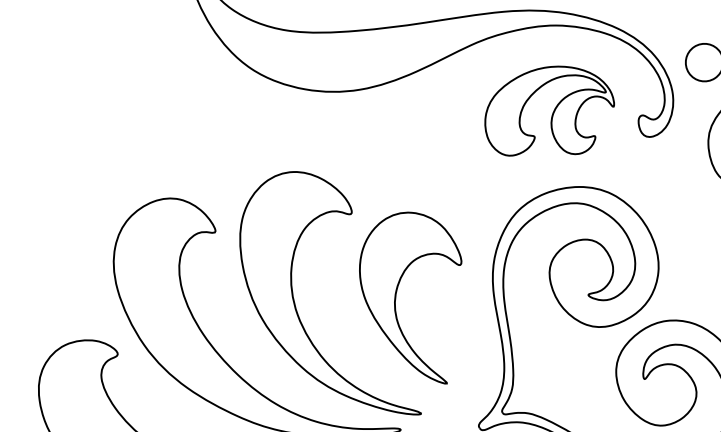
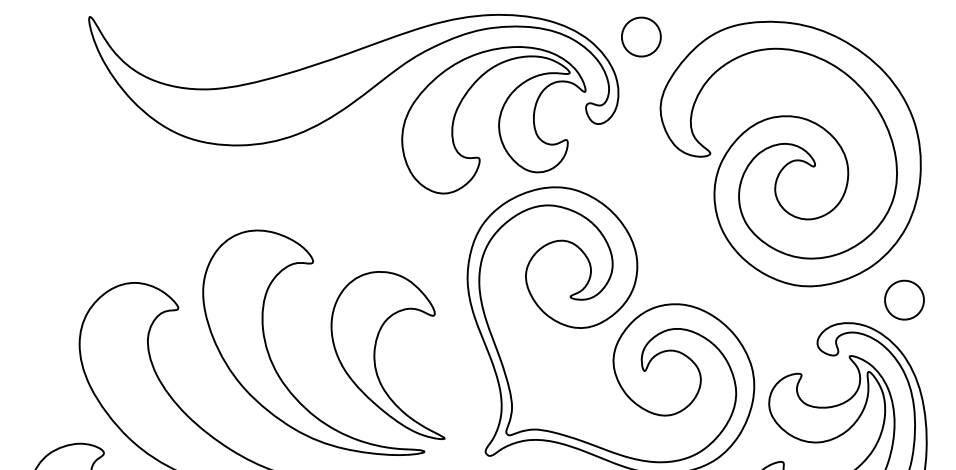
part: (548, 113) -> (493, 120), size x1.43
part: (397, 291) -> (375, 355), moved

